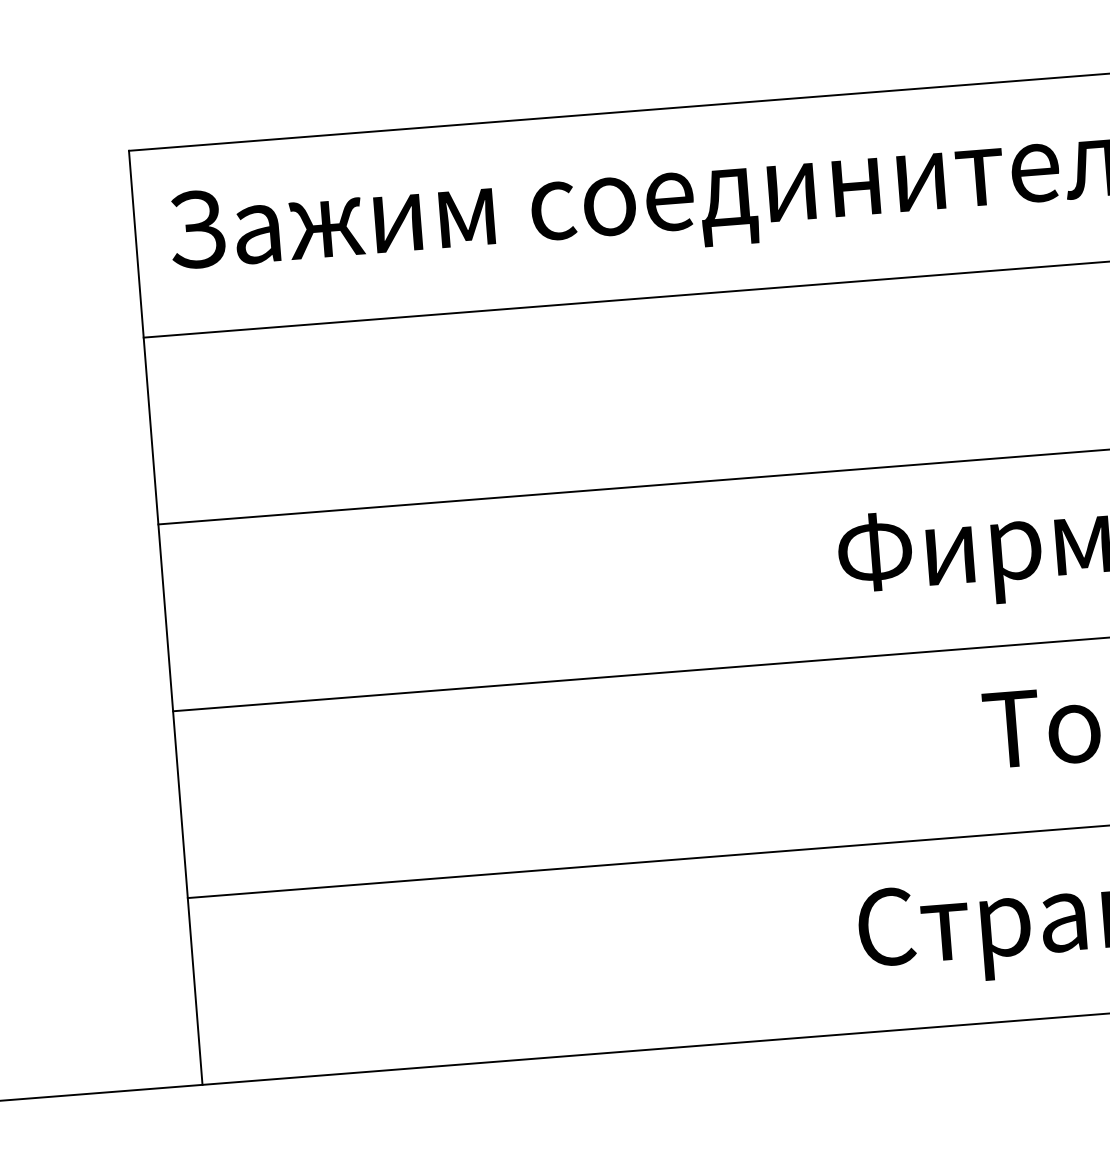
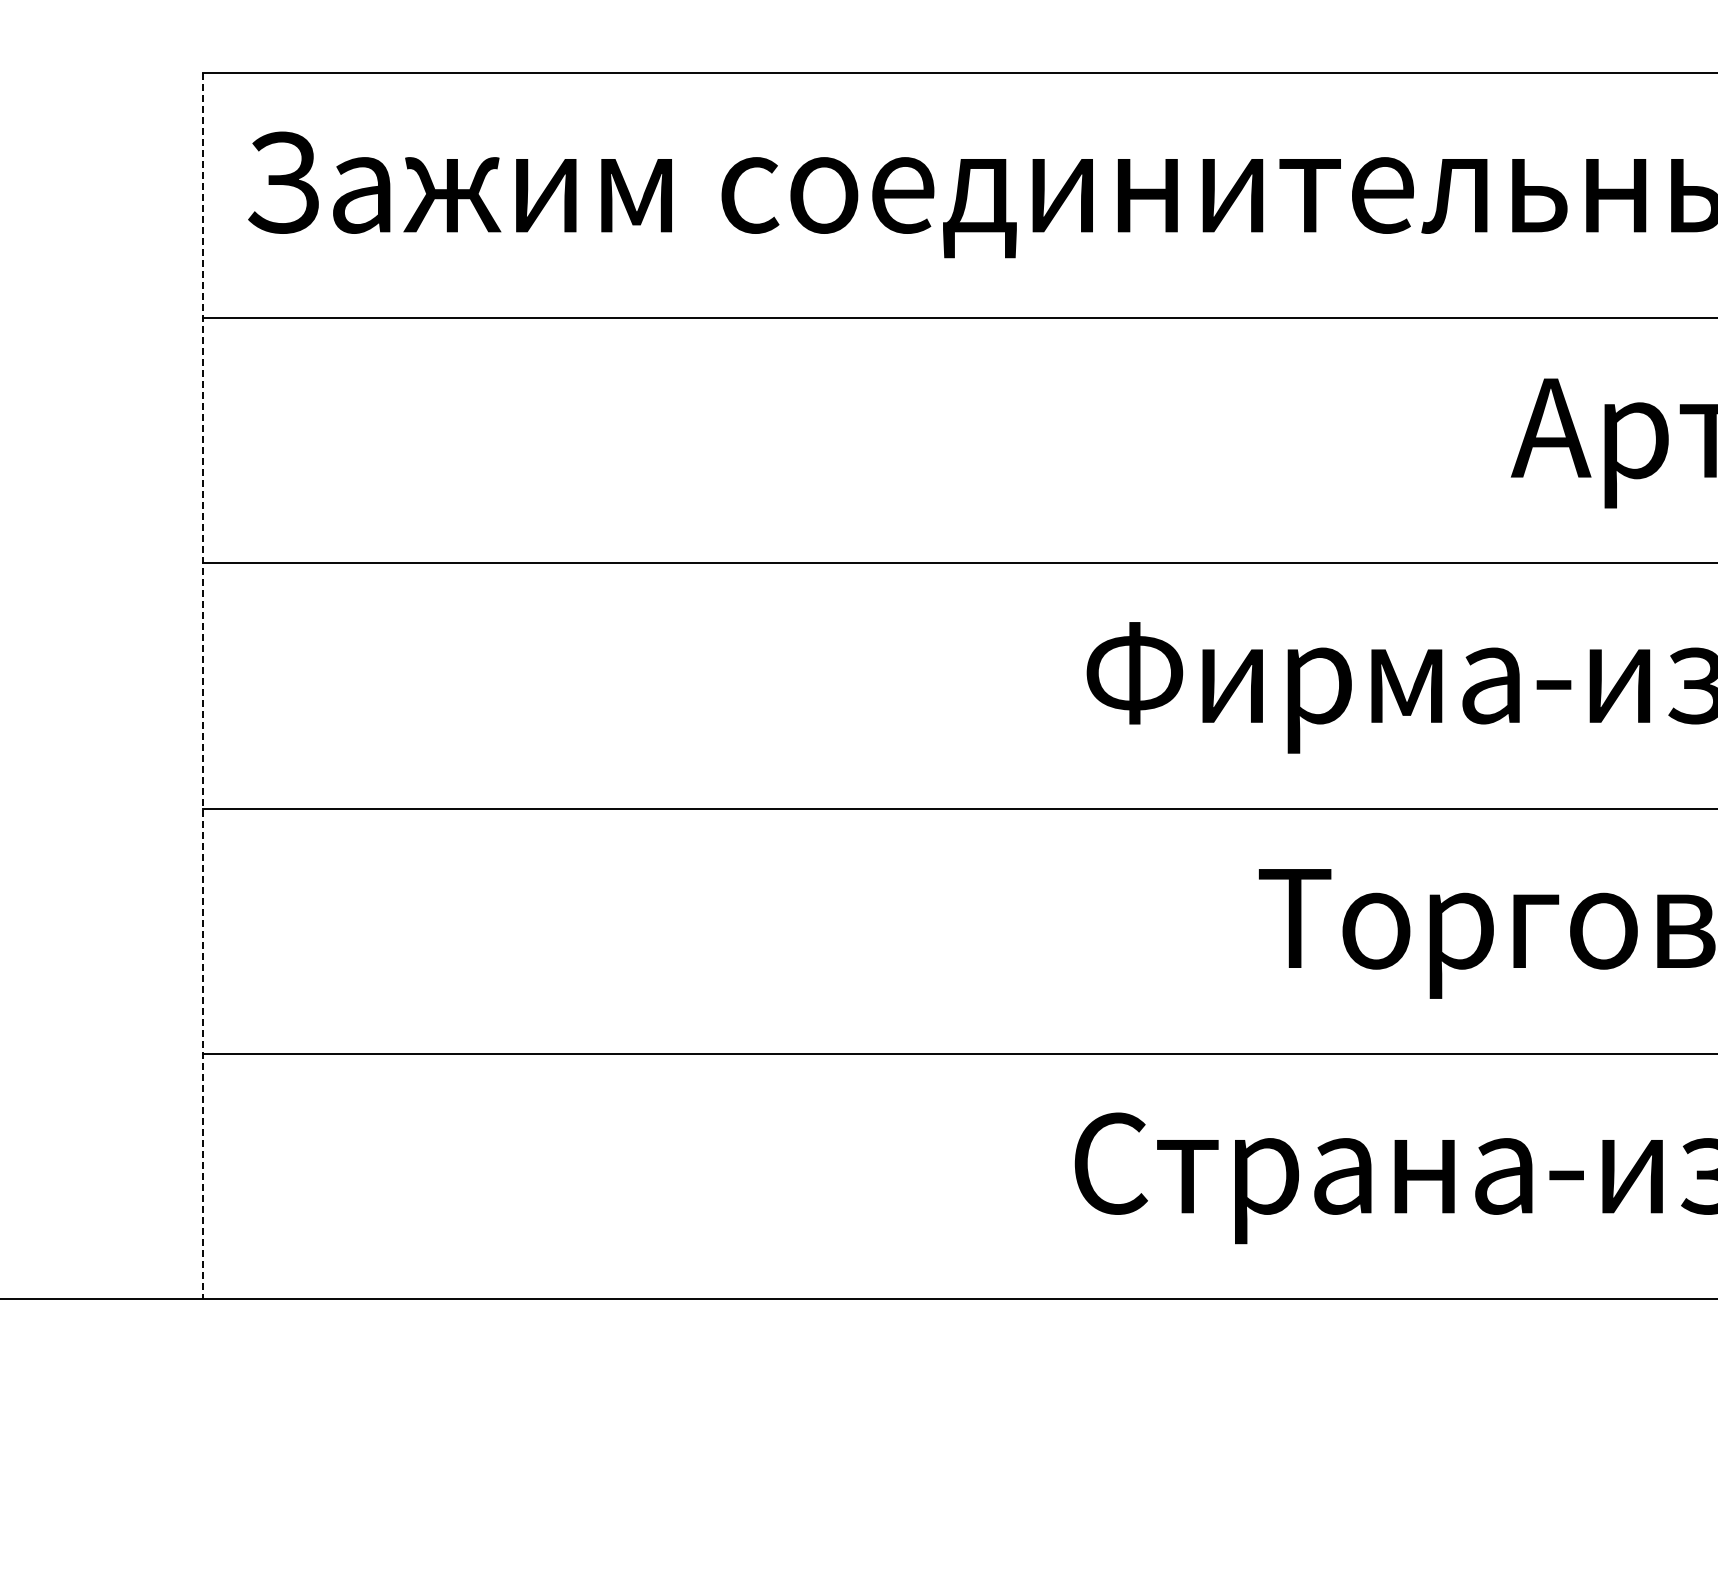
line: (165, 618) -> (202, 686), solid -> dashed

